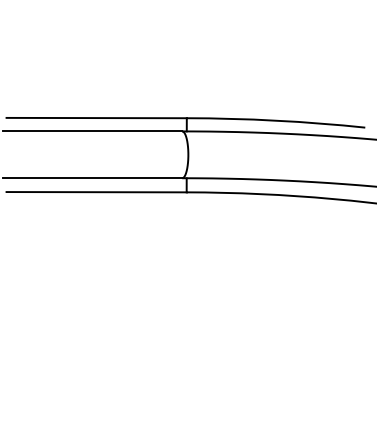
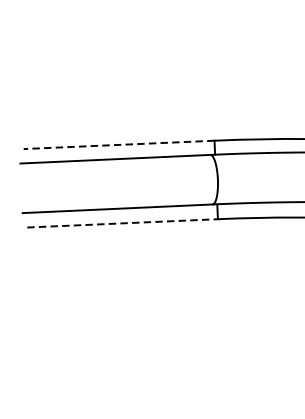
line: (96, 118) -> (118, 145), solid -> dashed
line: (97, 192) -> (123, 223), solid -> dashed

